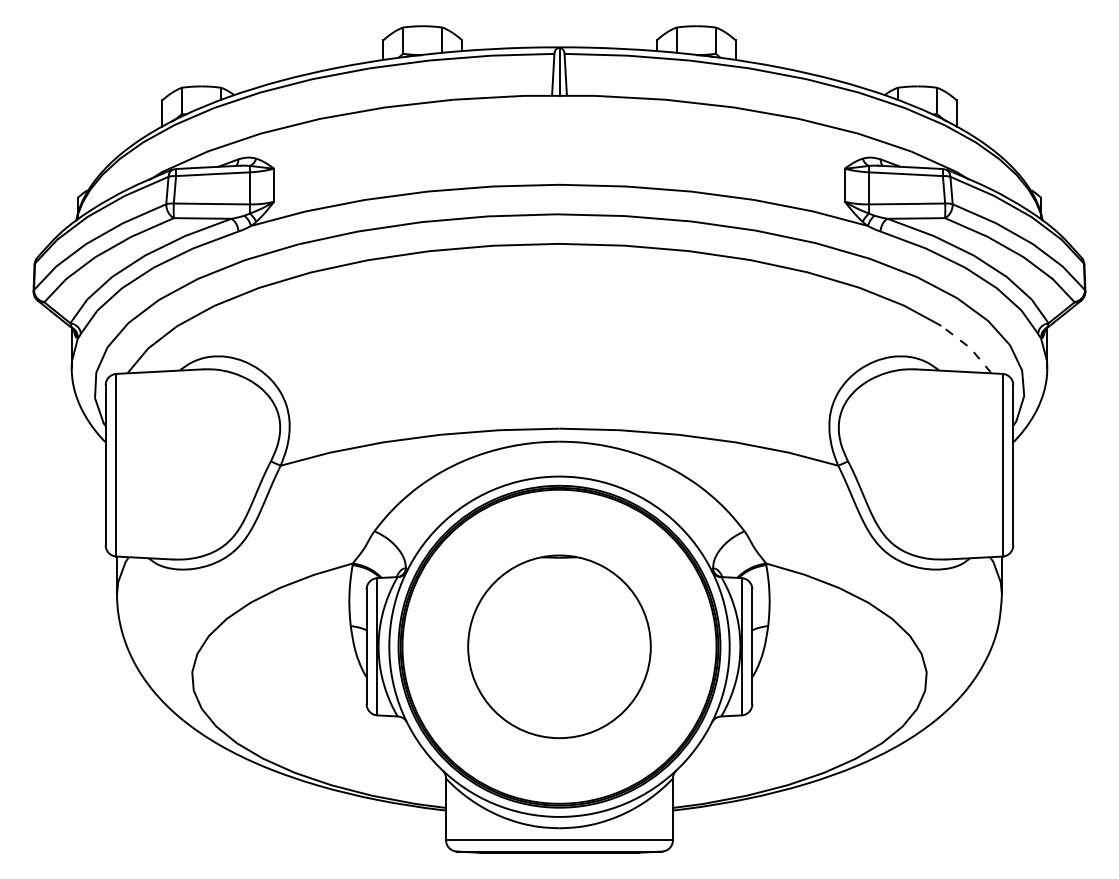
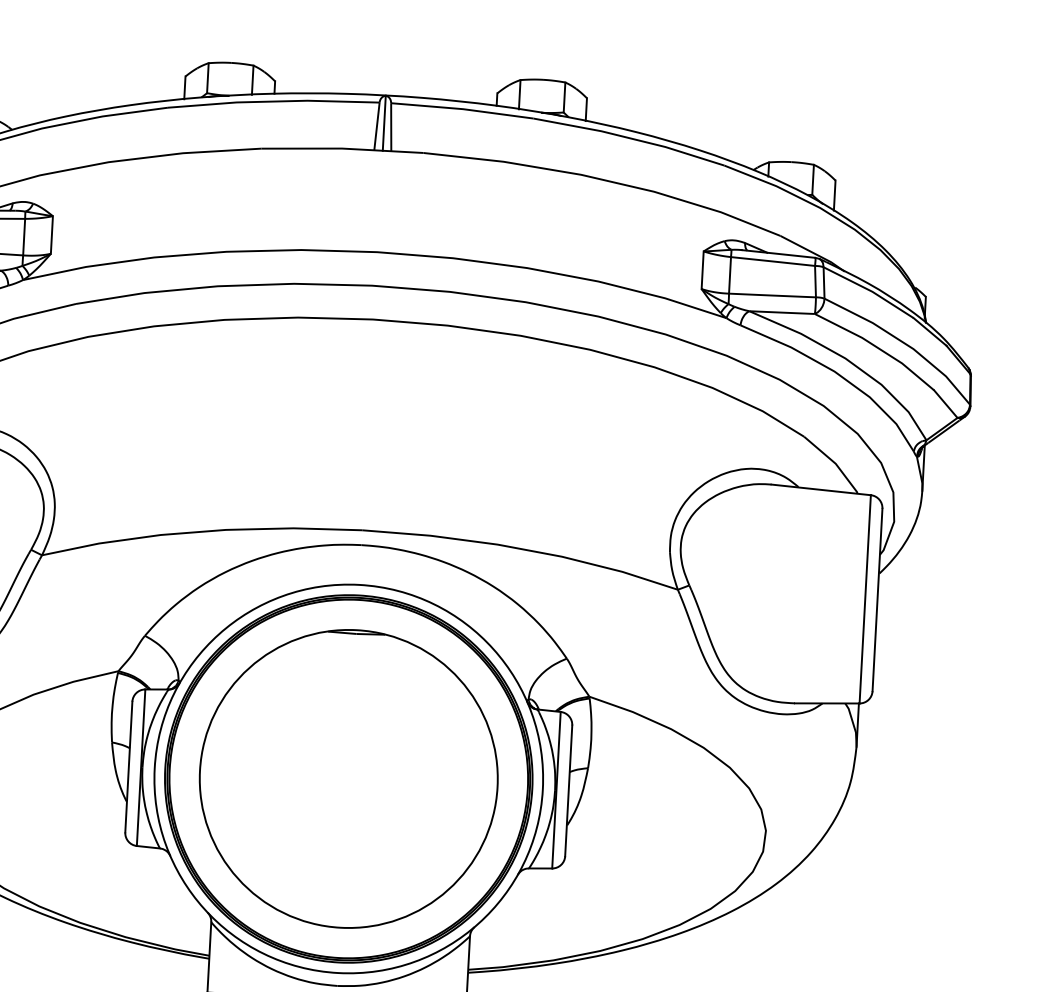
line: (969, 347) -> (834, 463), dashed -> solid
part: (559, 646) -> (348, 778), size x1.43

